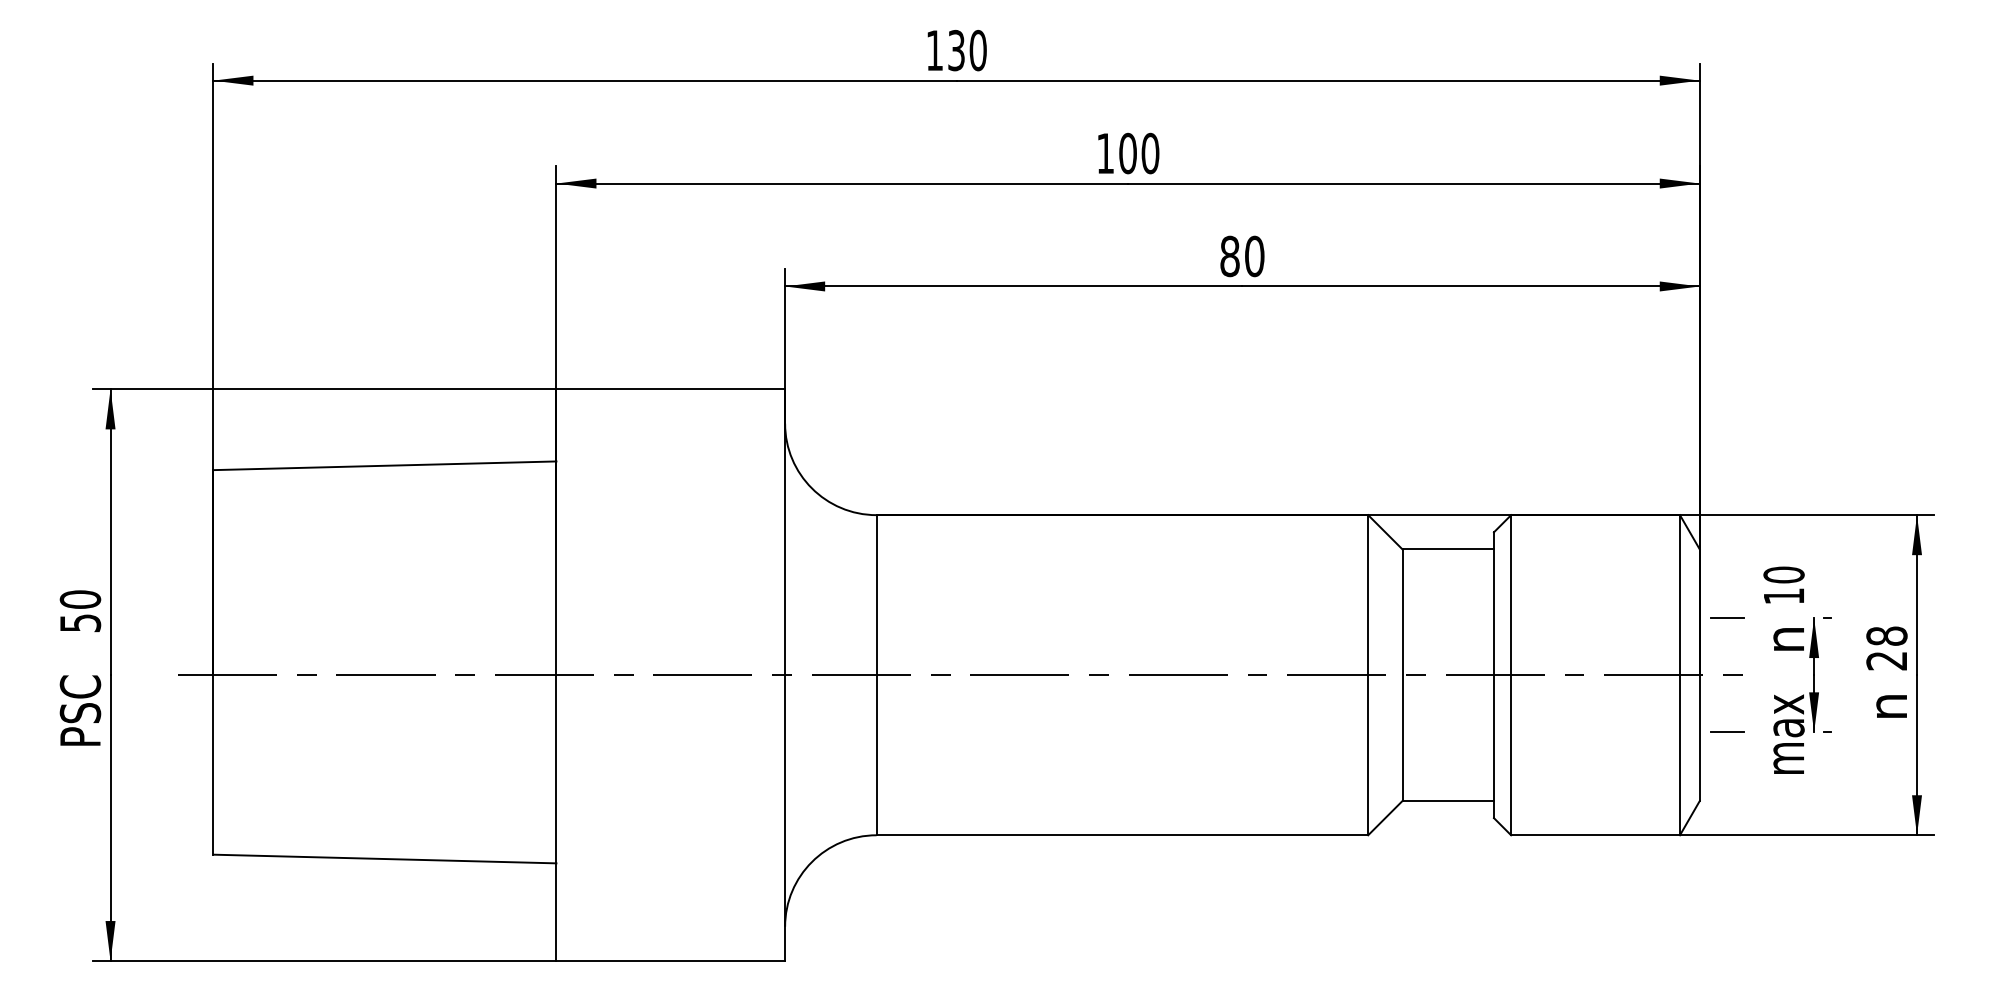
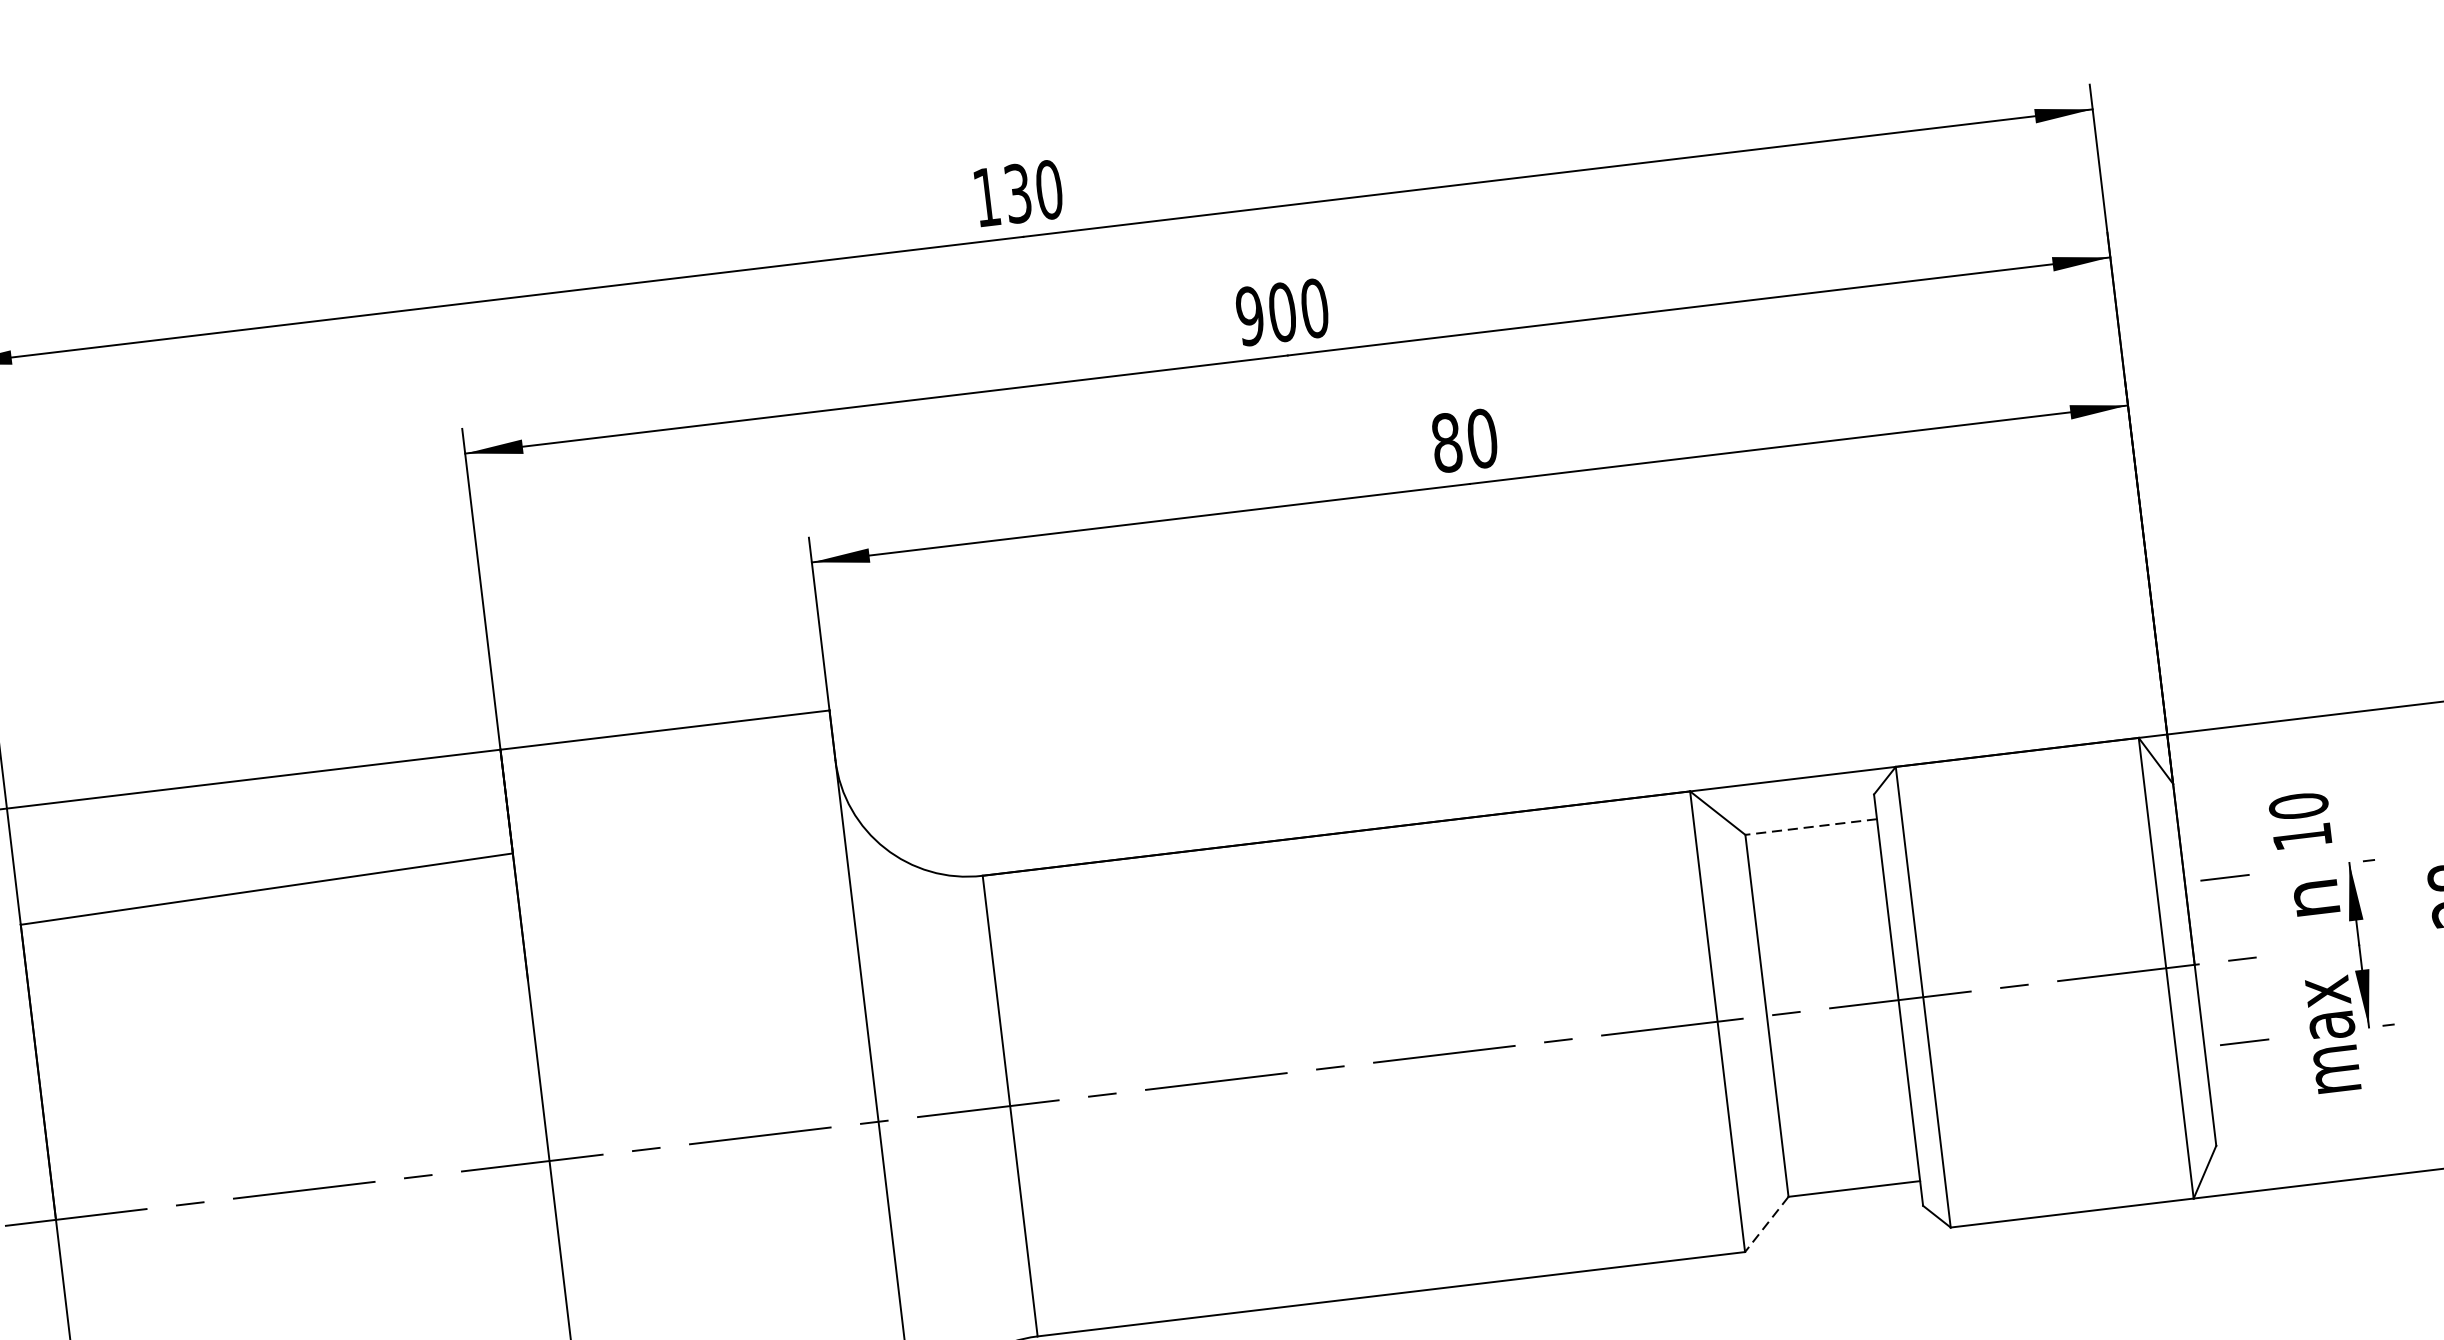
text: (1105, 153) -> (1250, 316), 100 -> 900
line: (1448, 549) -> (1811, 827), solid -> dashed
line: (1385, 818) -> (1767, 1224), solid -> dashed

